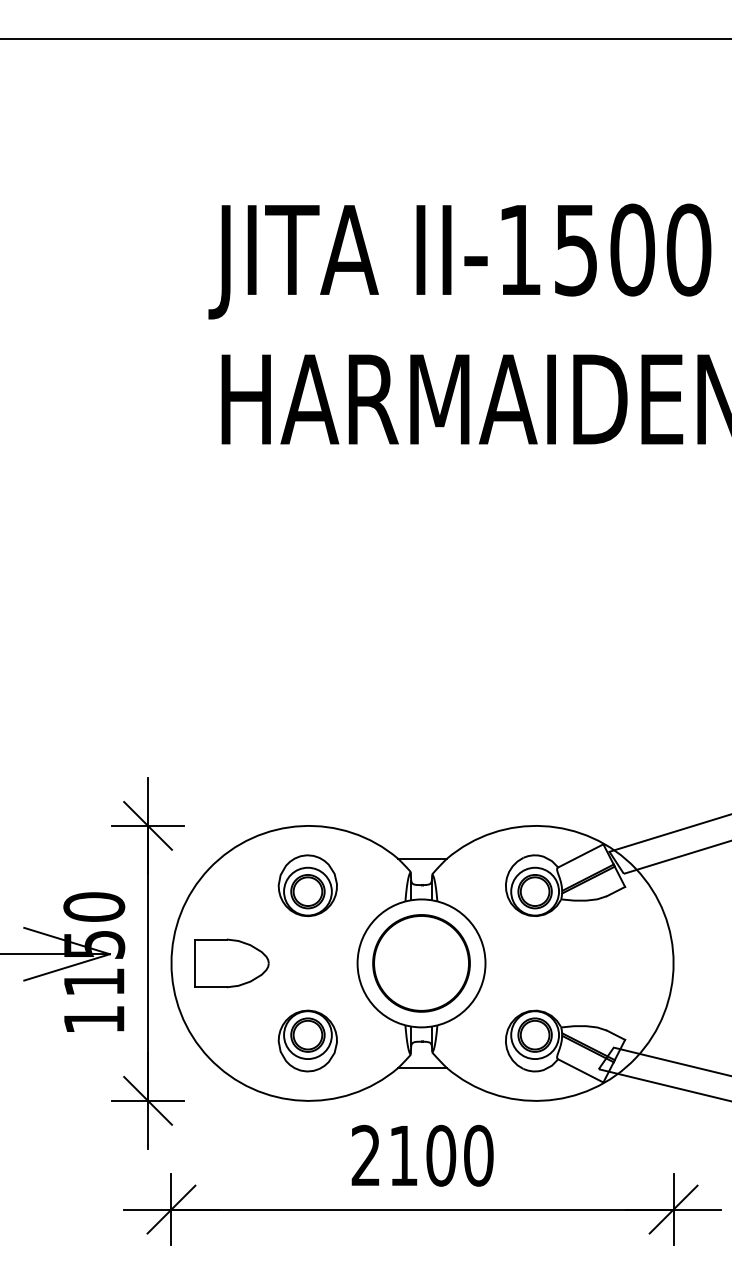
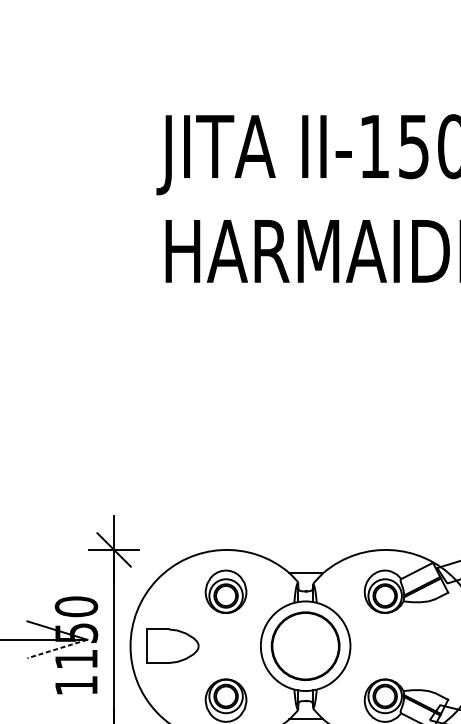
line: (67, 967) -> (57, 649), solid -> dashed

